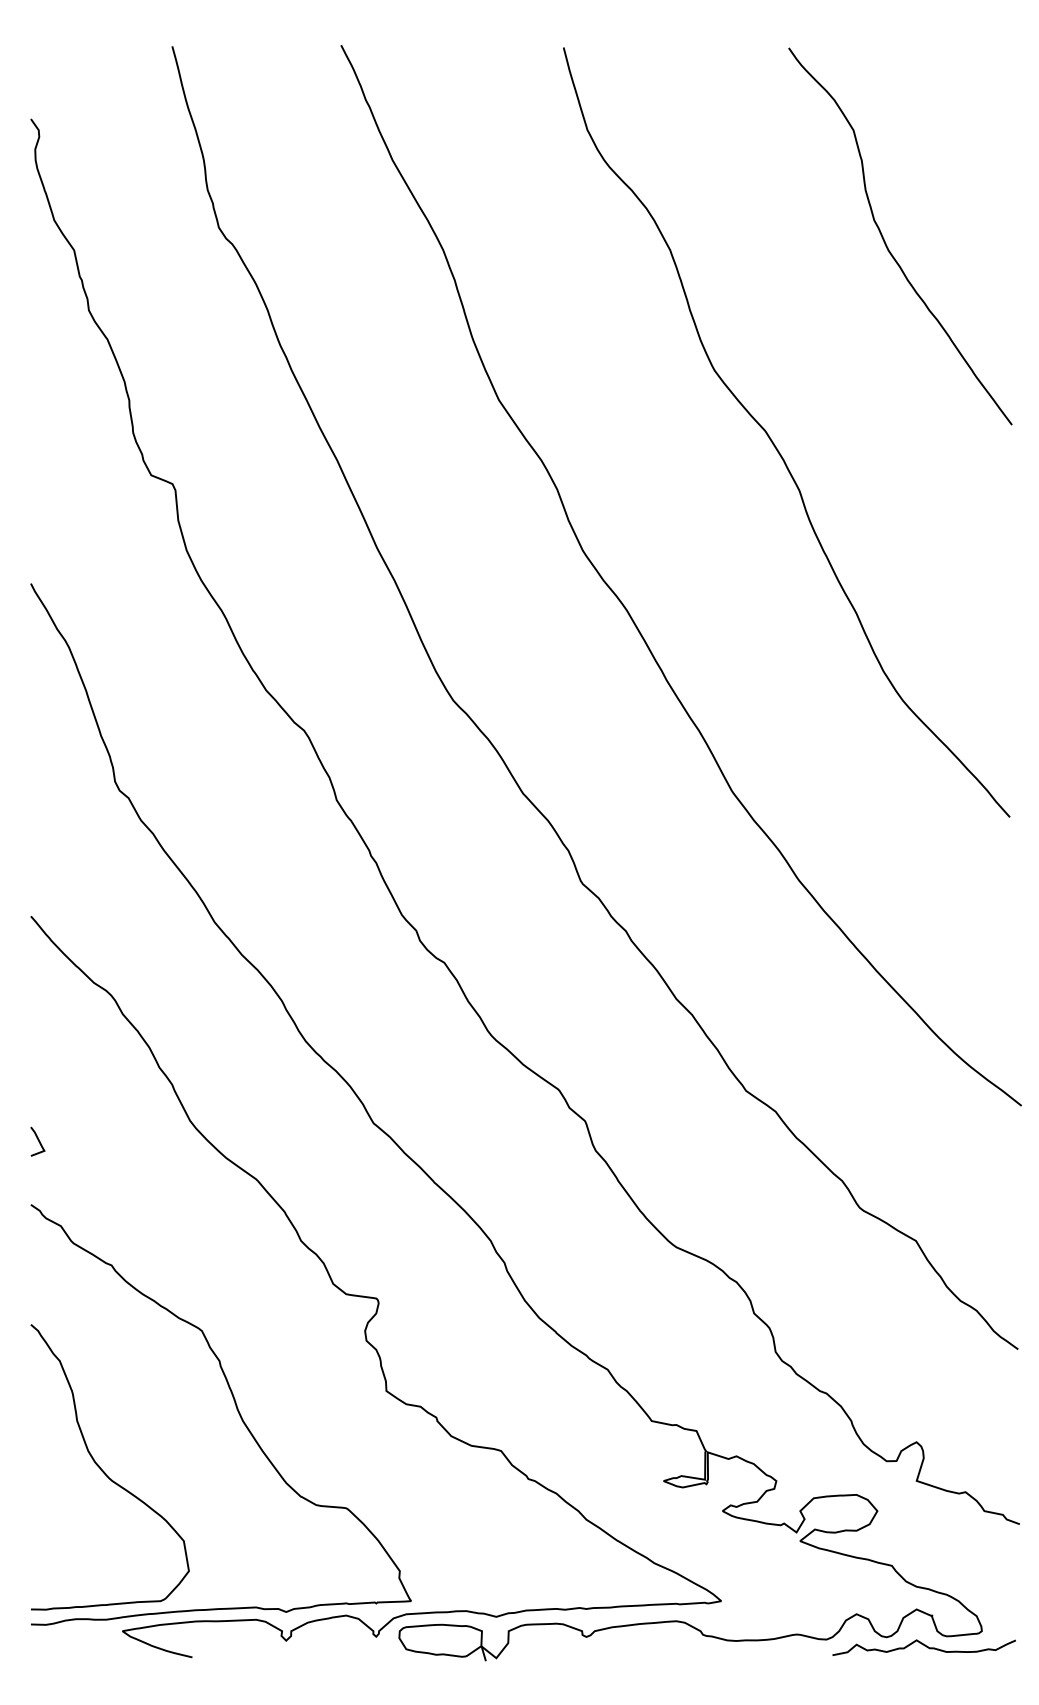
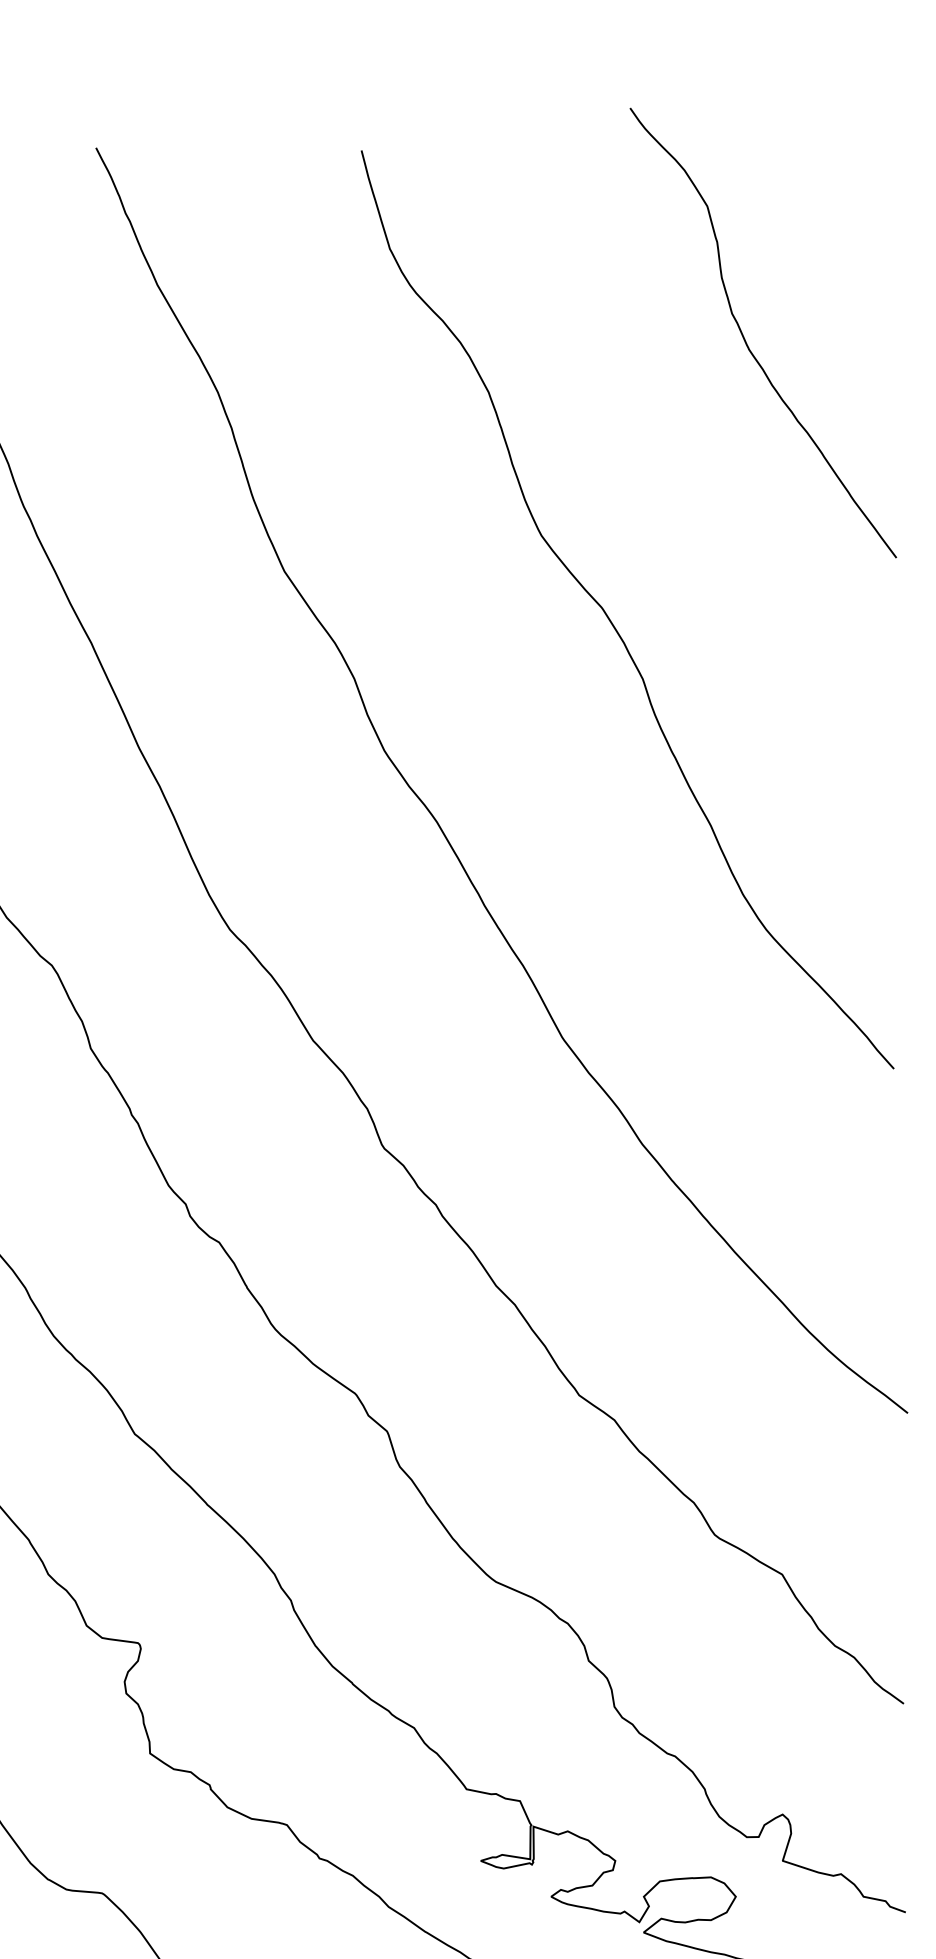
curve: (886, 243) -> (746, 341), moved

